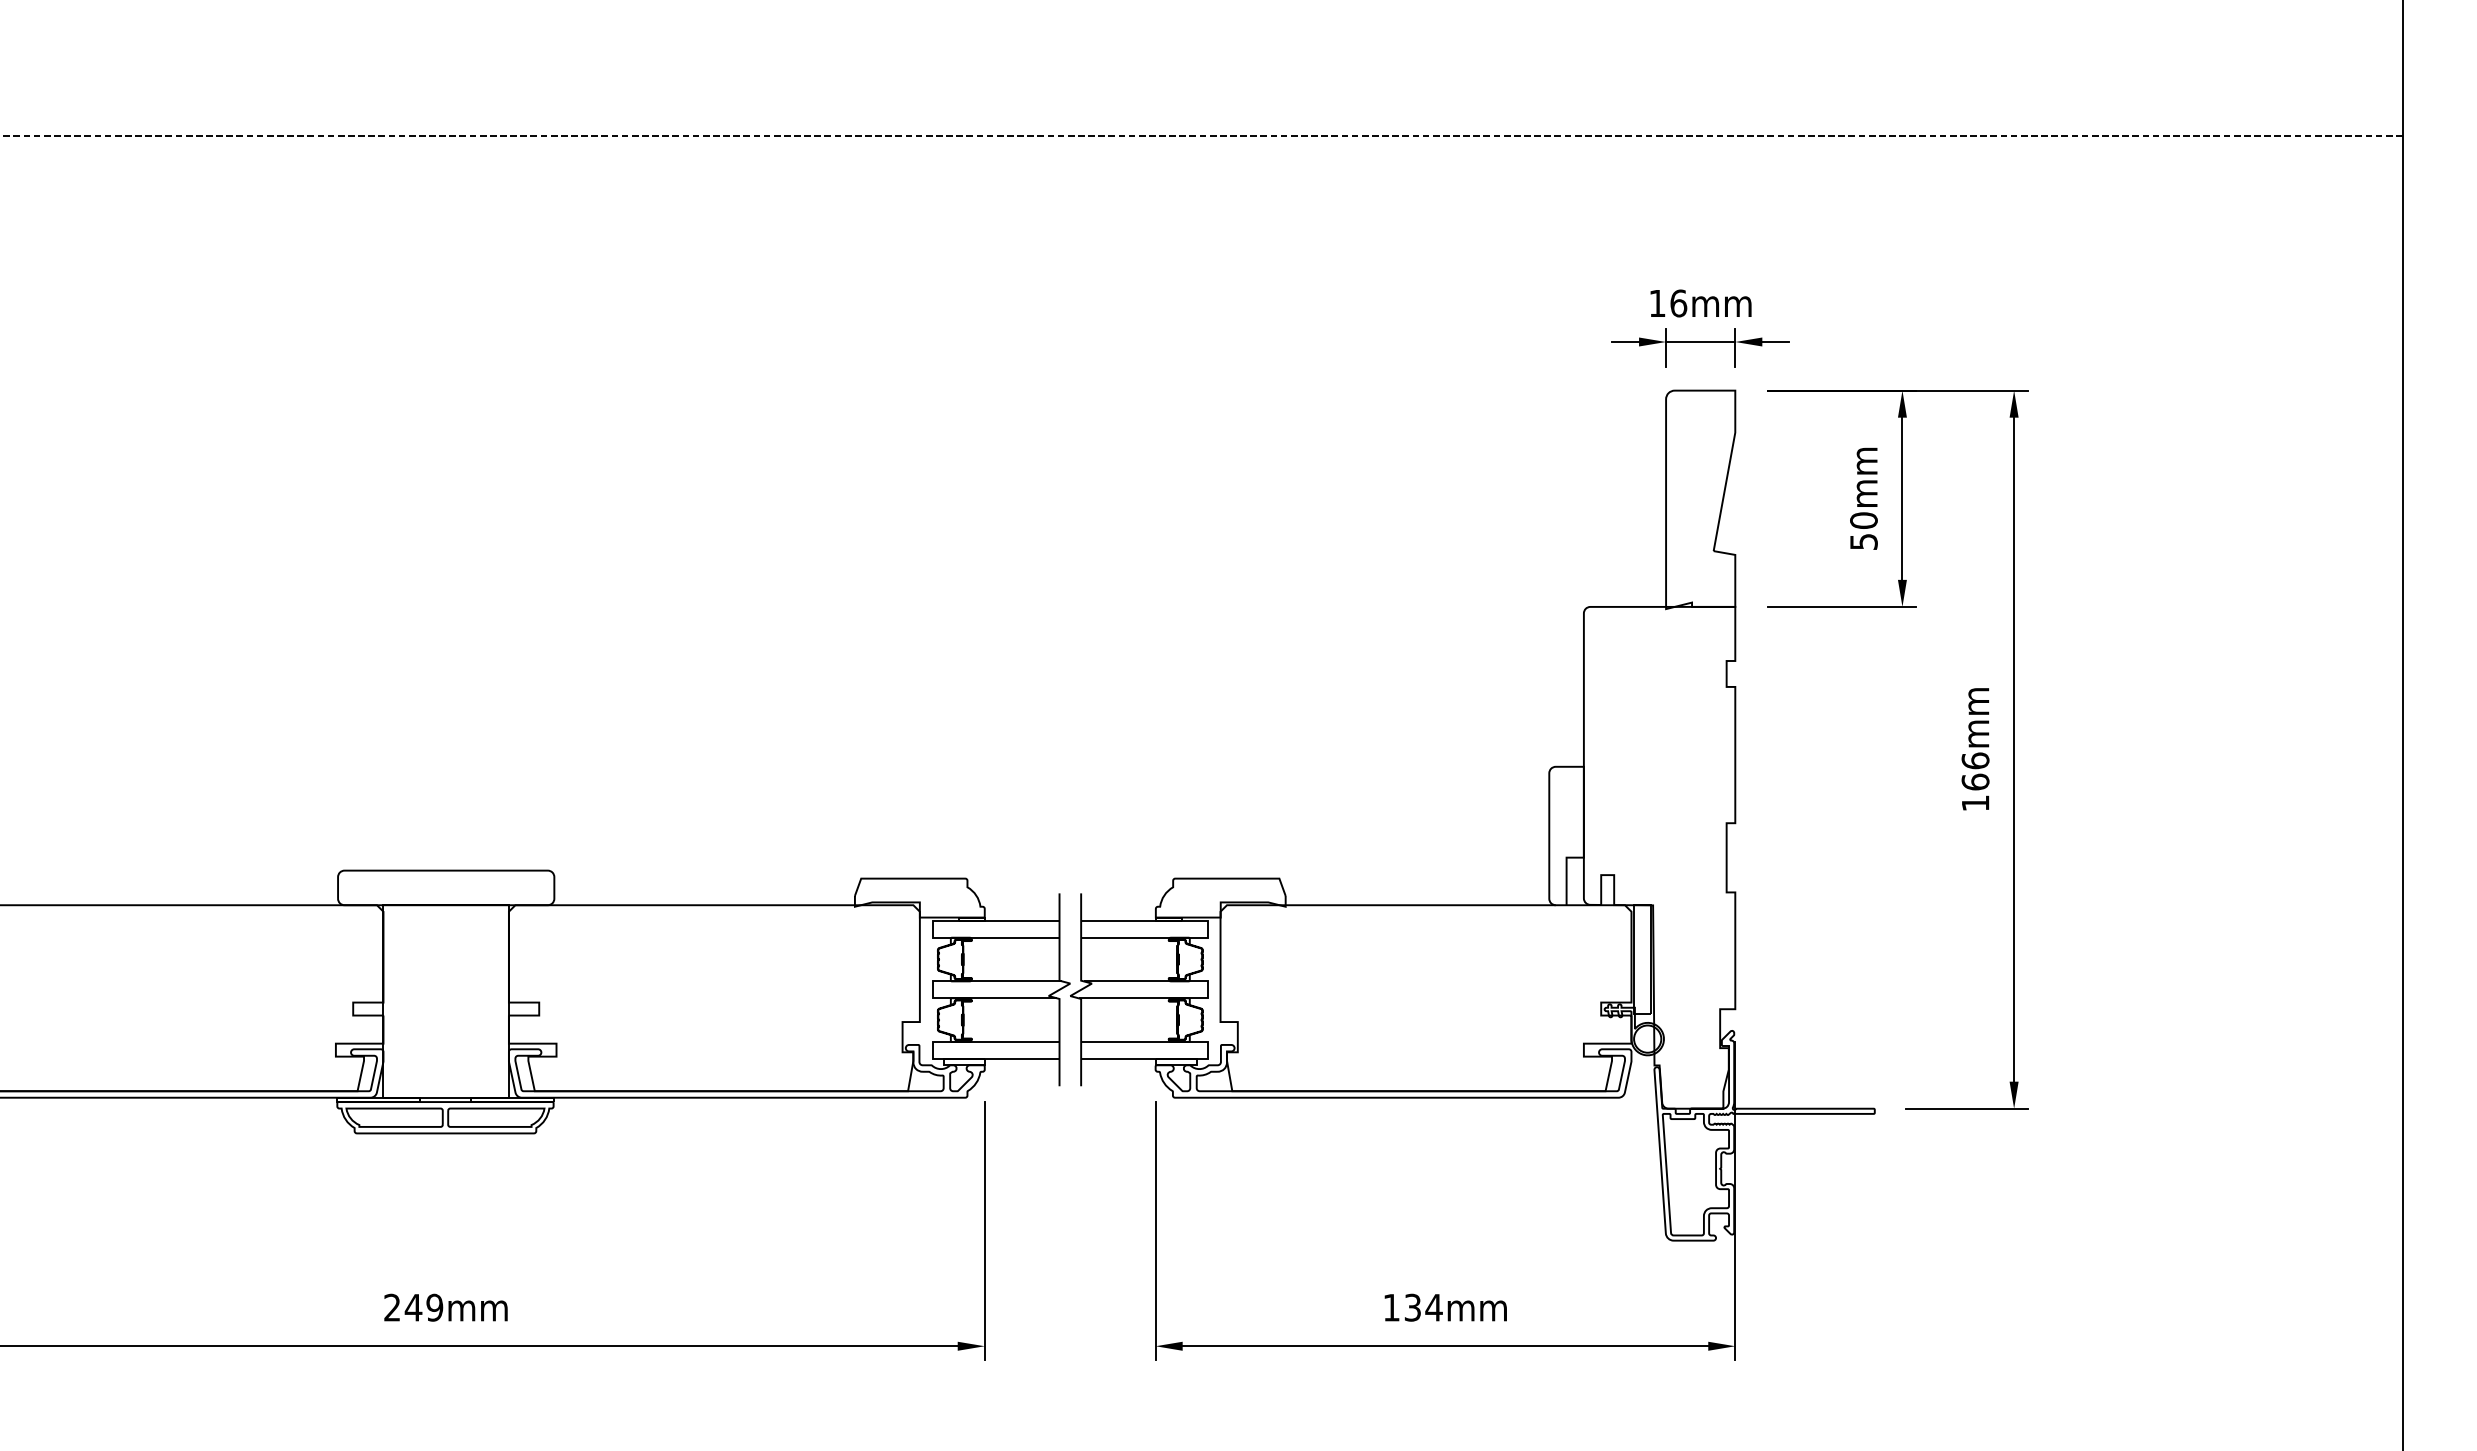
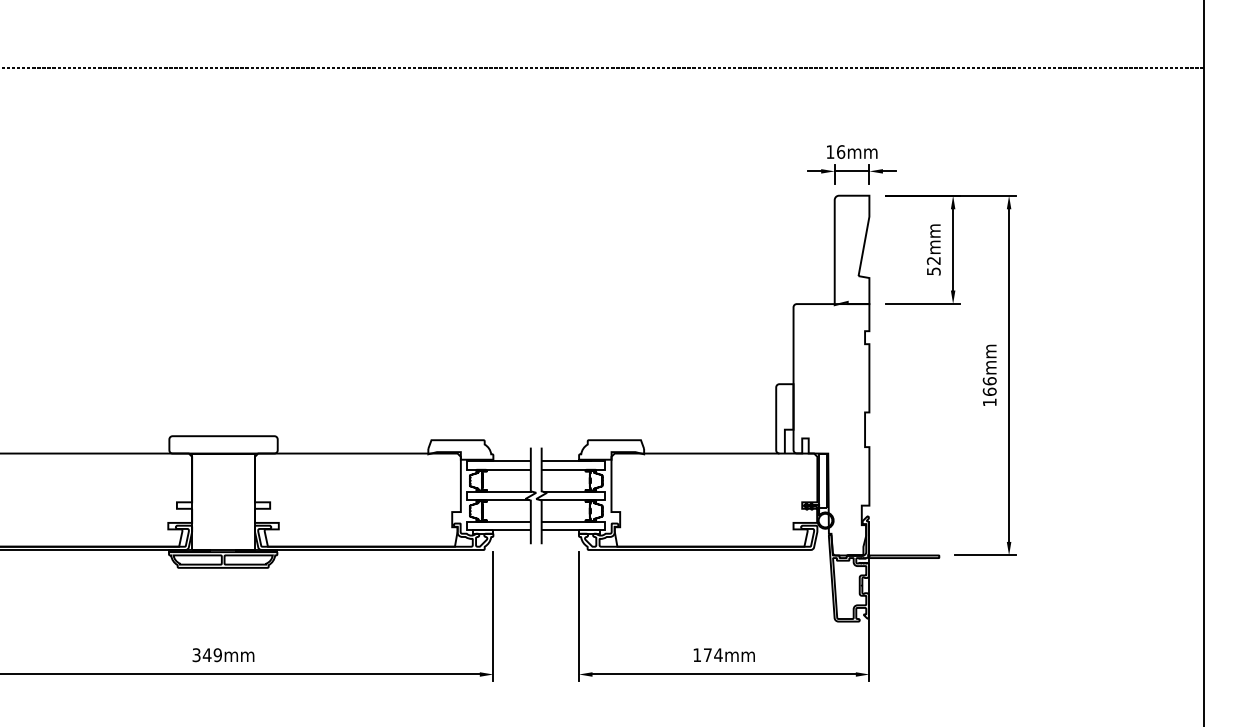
text: (1863, 519) -> (933, 260), 50mm -> 52mm
text: (392, 1308) -> (196, 655), 249mm -> 349mm
text: (1412, 1308) -> (707, 655), 134mm -> 174mm

